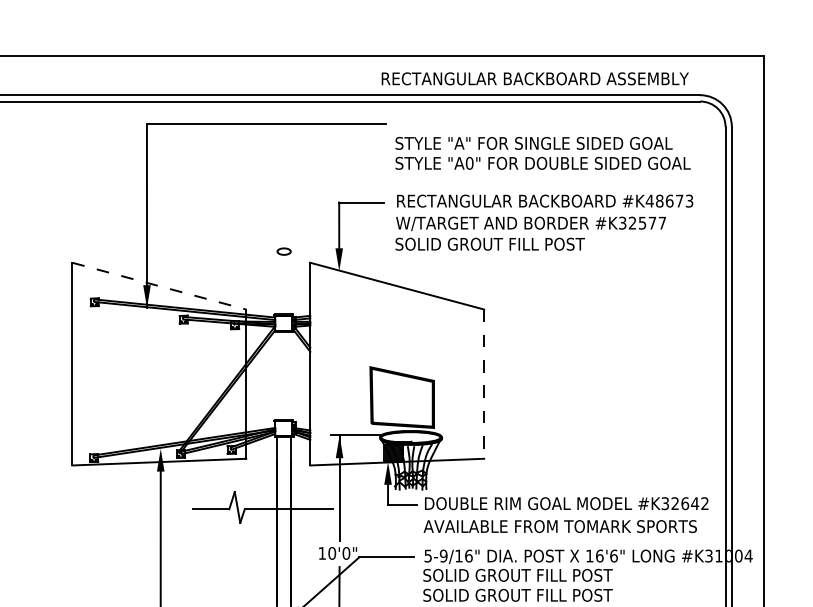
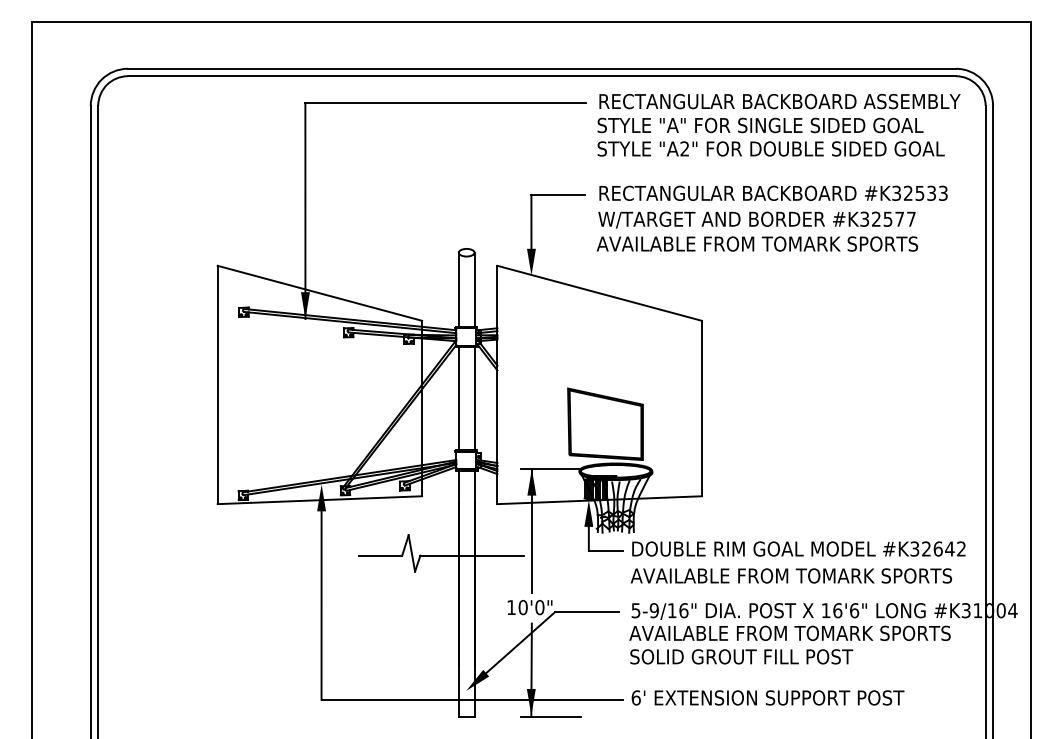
text: (534, 78) -> (779, 101), moved
text: (469, 162) -> (684, 148), "A0" -> "A2"
text: (664, 200) -> (913, 192), #K48673 -> #K32533
text: (531, 243) -> (757, 243), SOLID GROUT FILL POST -> AVAILABLE FROM TOMARK SPORTS
line: (277, 282) -> (458, 289), added
line: (290, 282) -> (474, 289), added
line: (158, 286) -> (319, 293), dashed -> solid
line: (277, 375) -> (458, 398), added
line: (290, 375) -> (474, 398), added
line: (483, 384) -> (701, 408), dashed -> solid
text: (558, 574) -> (789, 632), SOLID GROUT FILL POST -> AVAILABLE FROM TOMARK SPORTS

